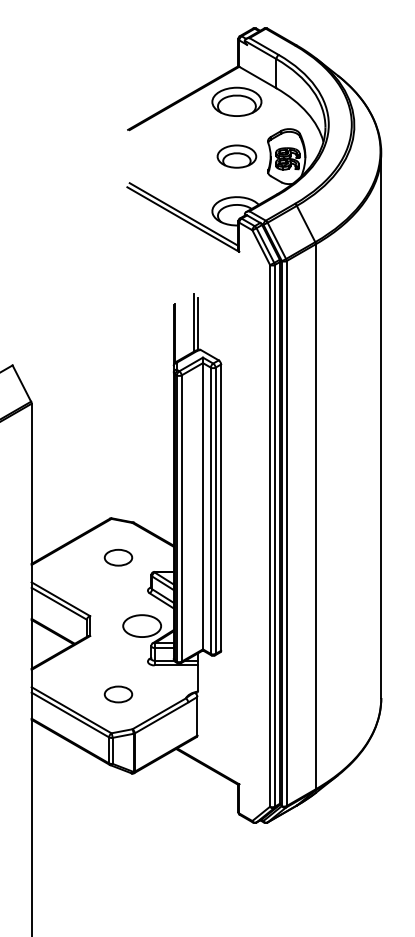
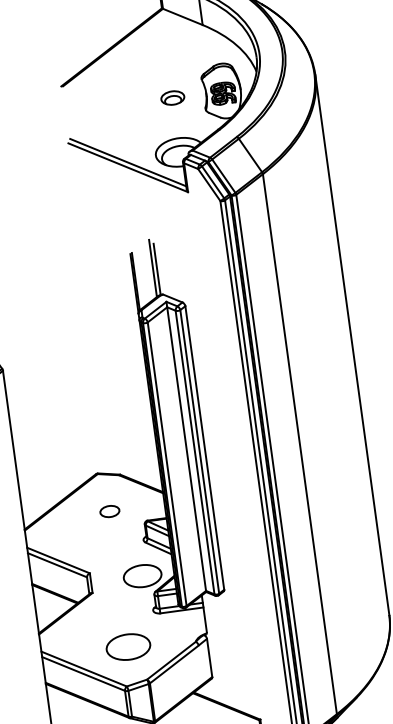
part: (236, 101) -> (164, 43), removed
part: (236, 156) -> (172, 98), size x0.6
part: (118, 557) -> (109, 511), size x0.7
part: (118, 694) -> (128, 647), size x1.6

